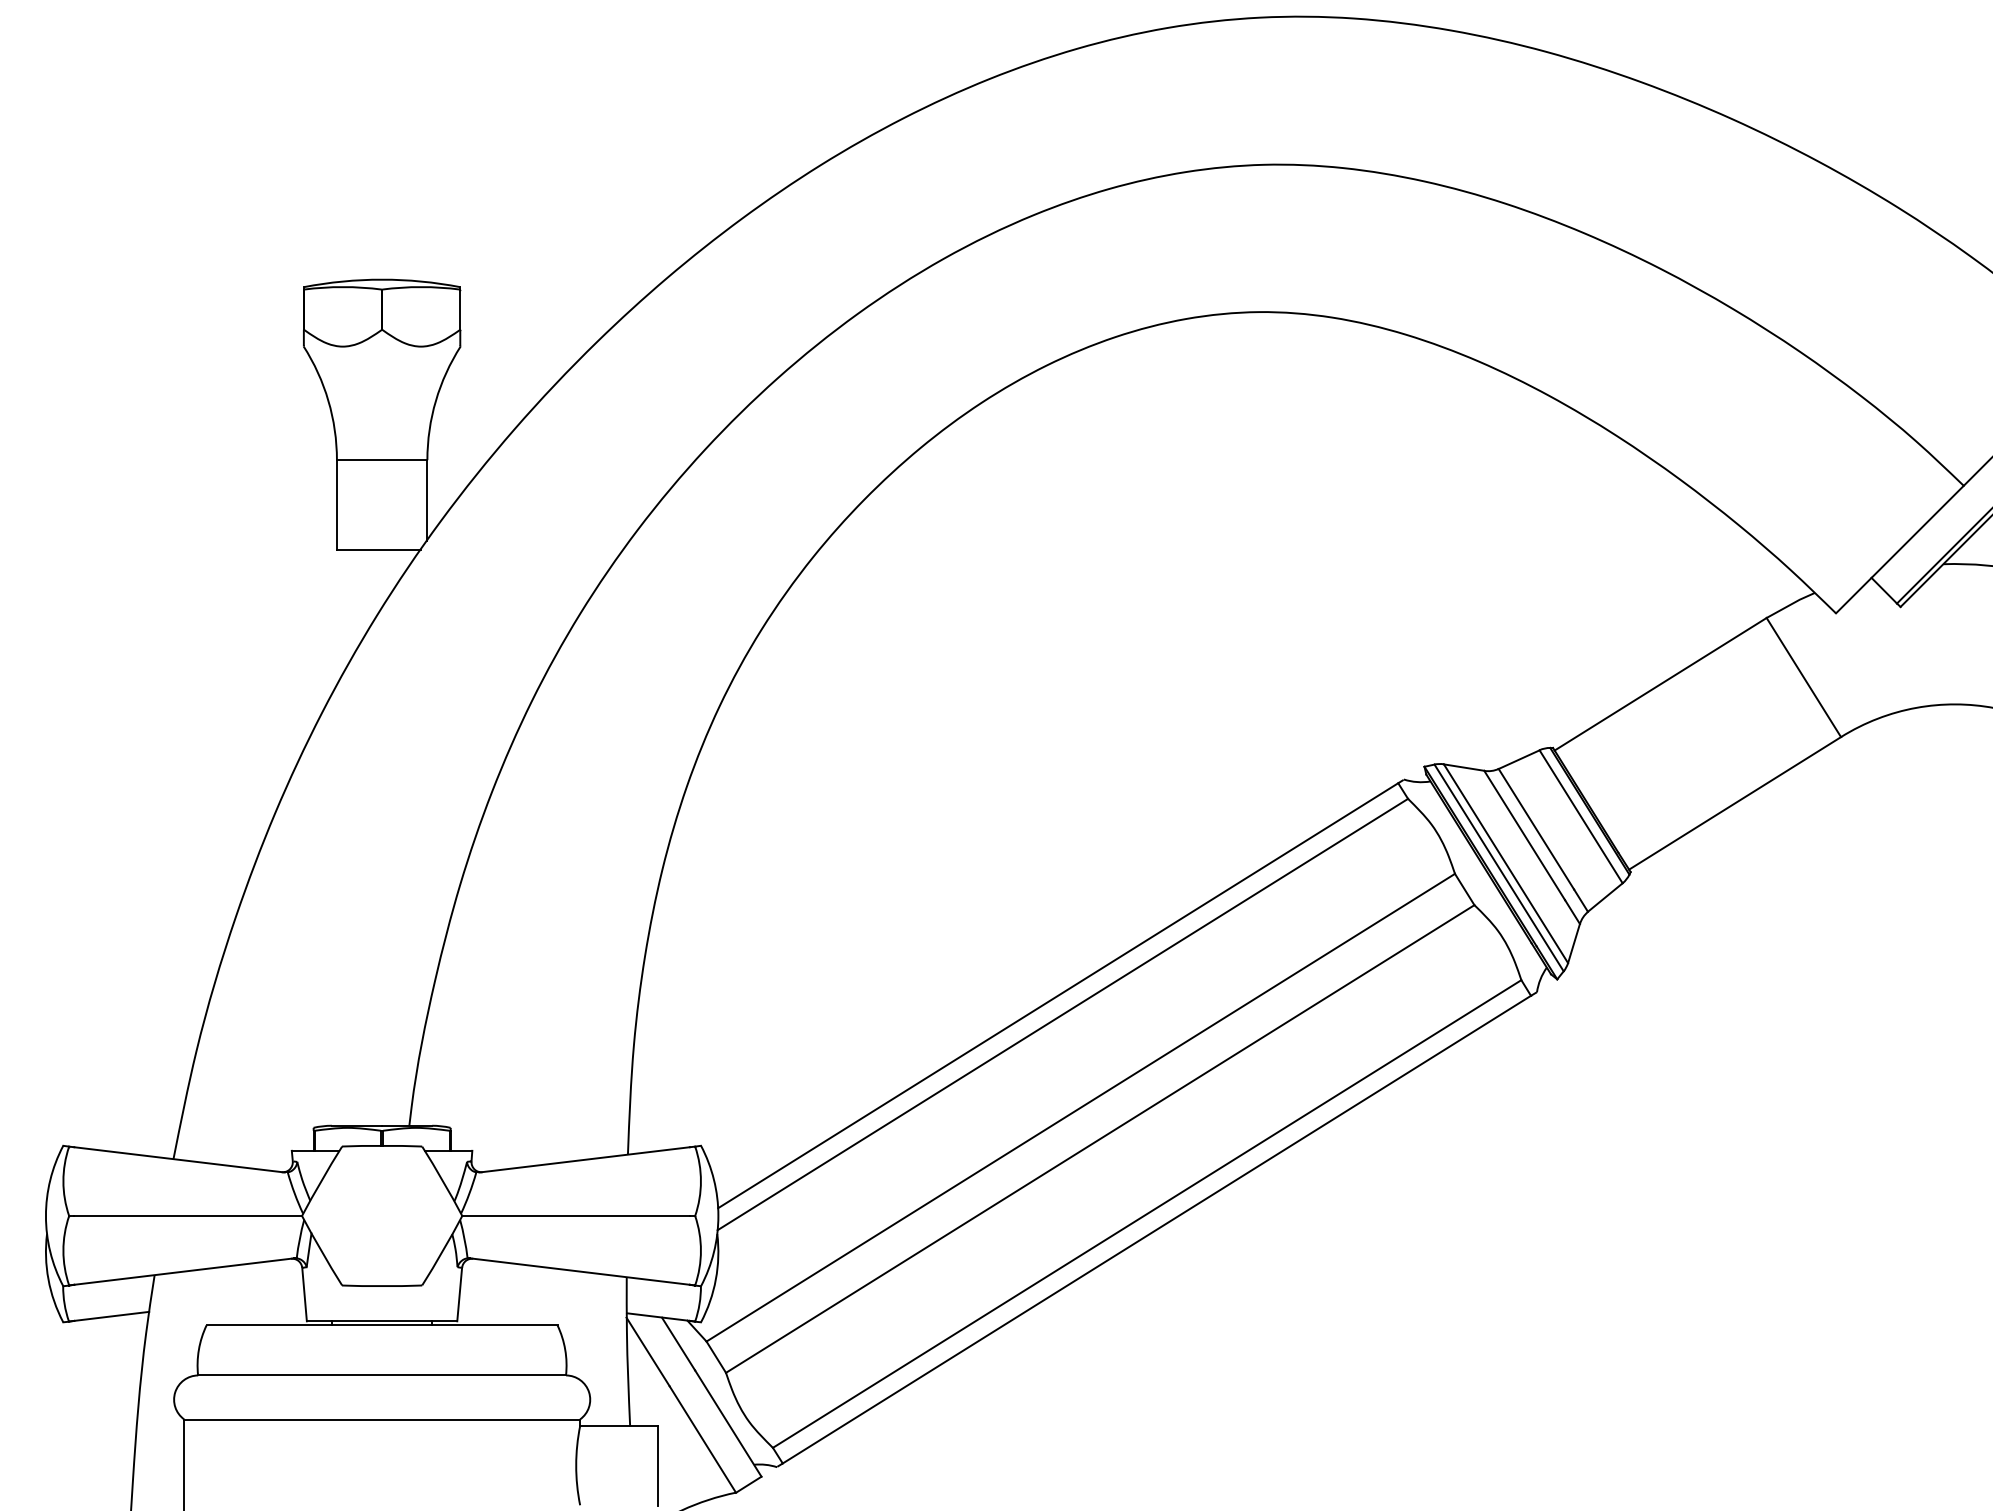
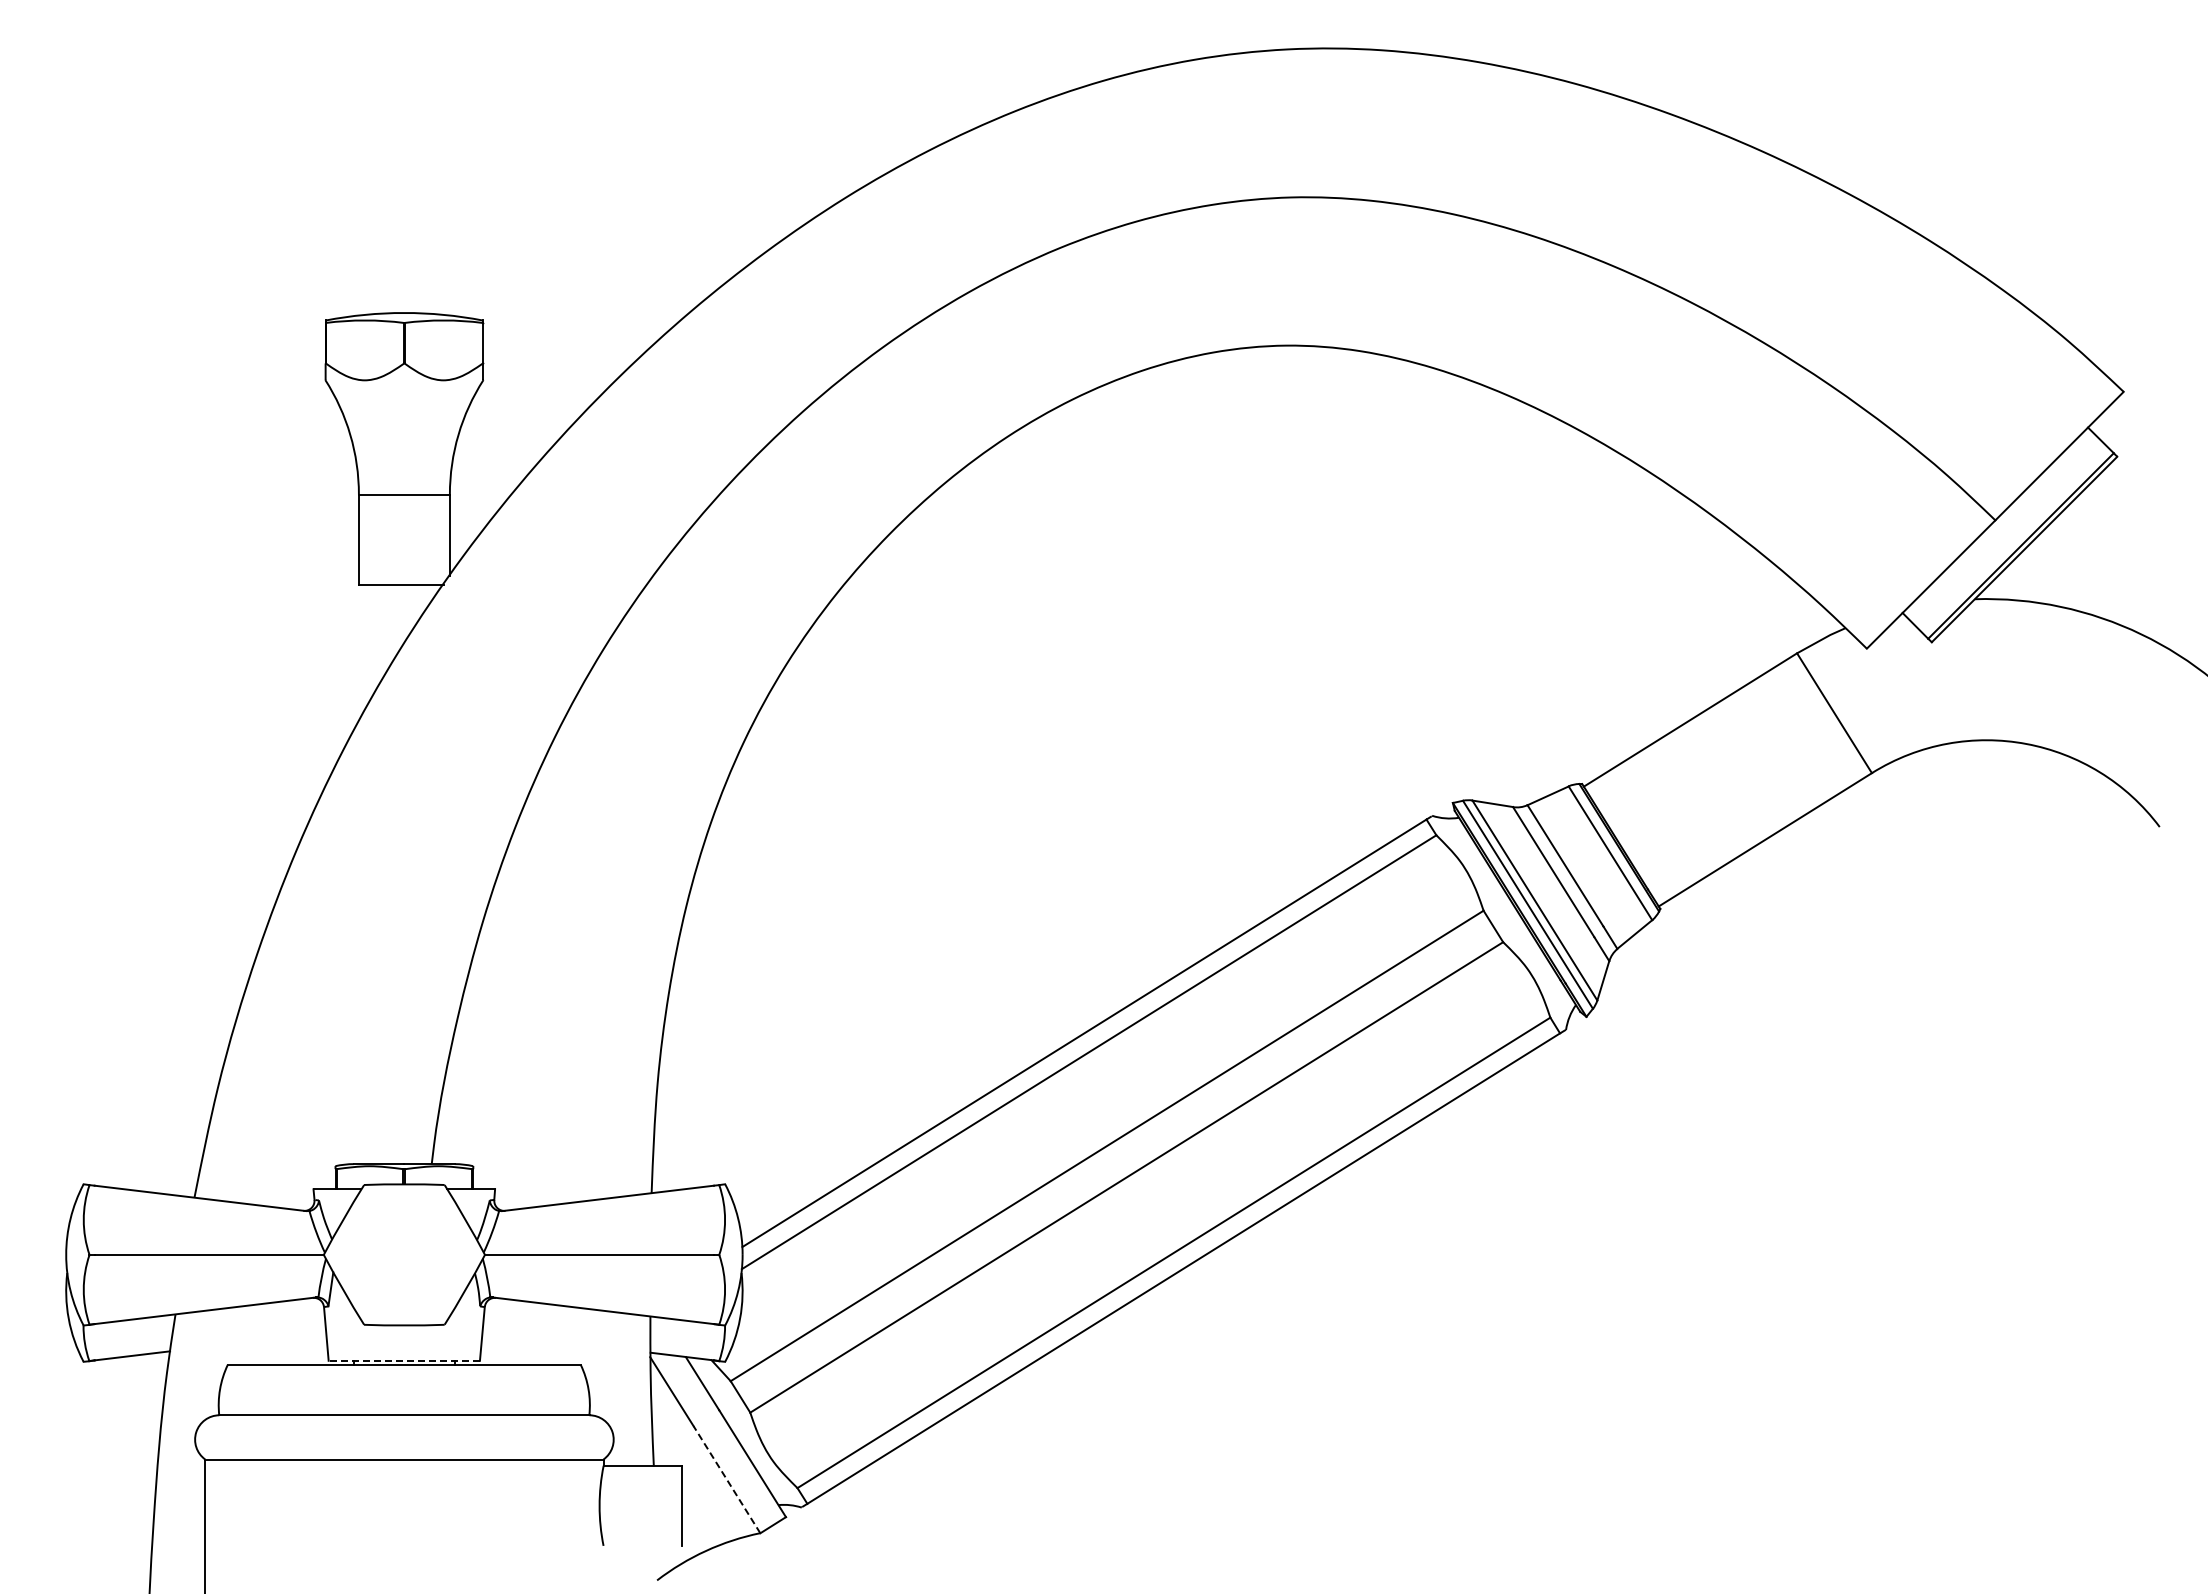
line: (382, 1320) -> (404, 1360), solid -> dashed
line: (702, 1439) -> (726, 1479), solid -> dashed

